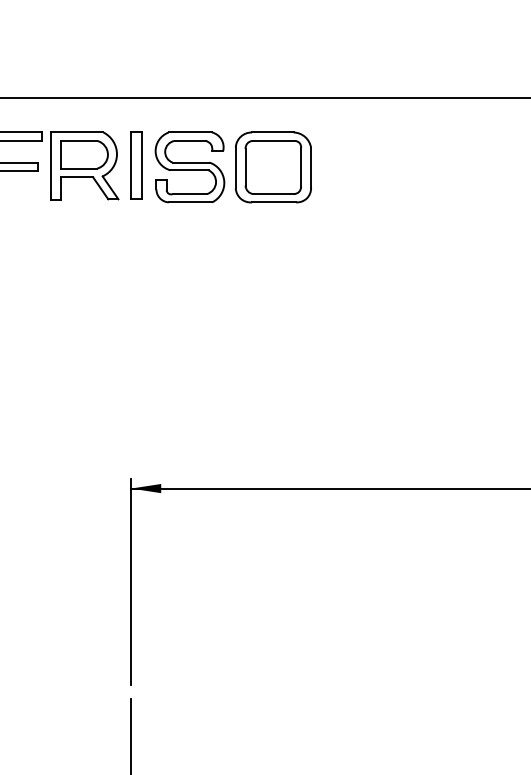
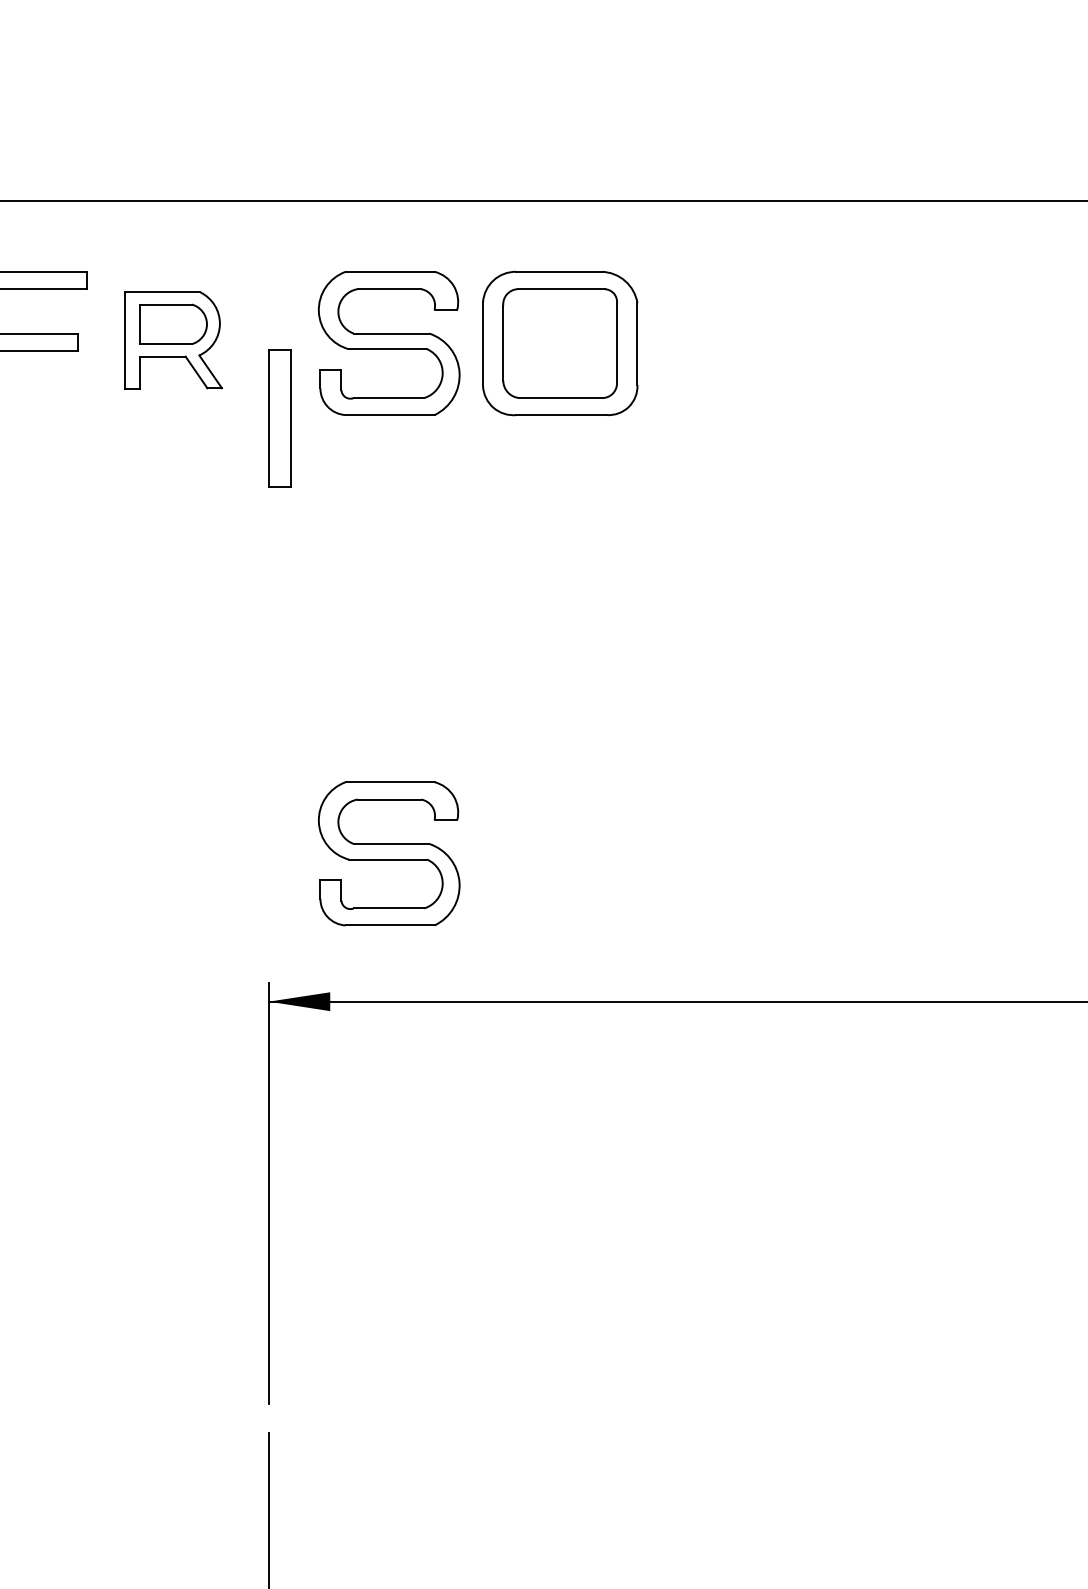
part: (84, 165) -> (173, 339), size x0.7
part: (136, 165) -> (279, 417), moved
part: (189, 416) -> (388, 853), added

